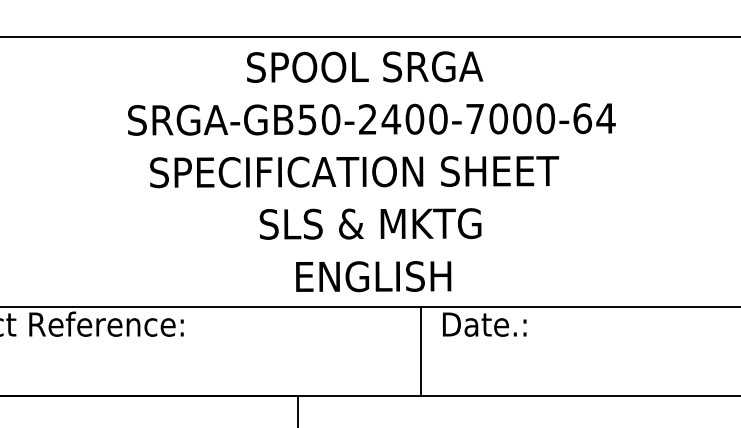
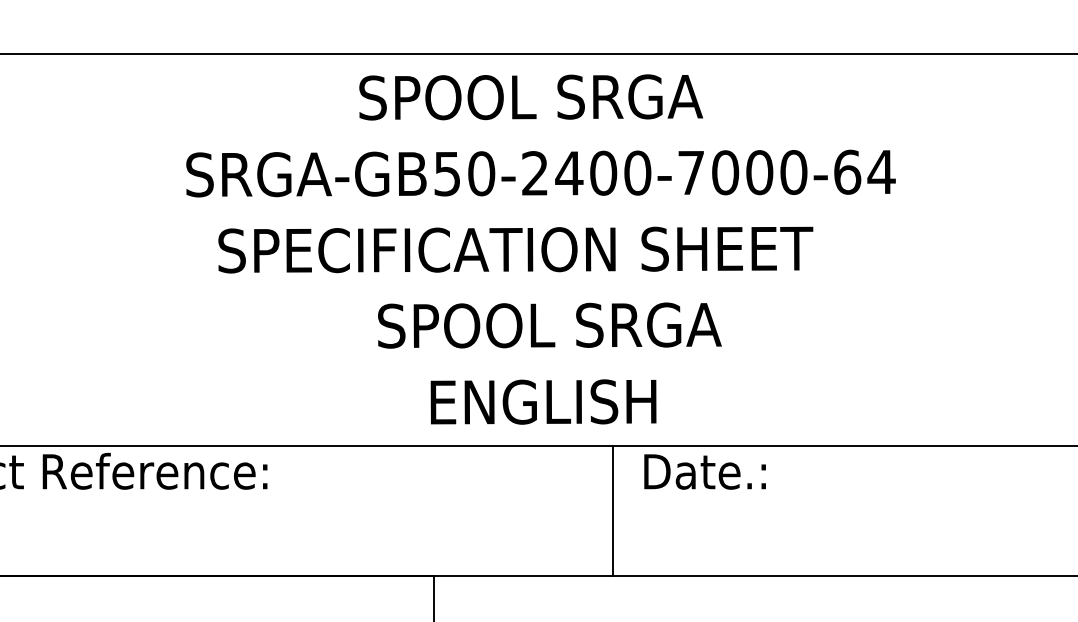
text: (392, 223) -> (570, 324), SLS & MKTG -> SPOOL SRGA

